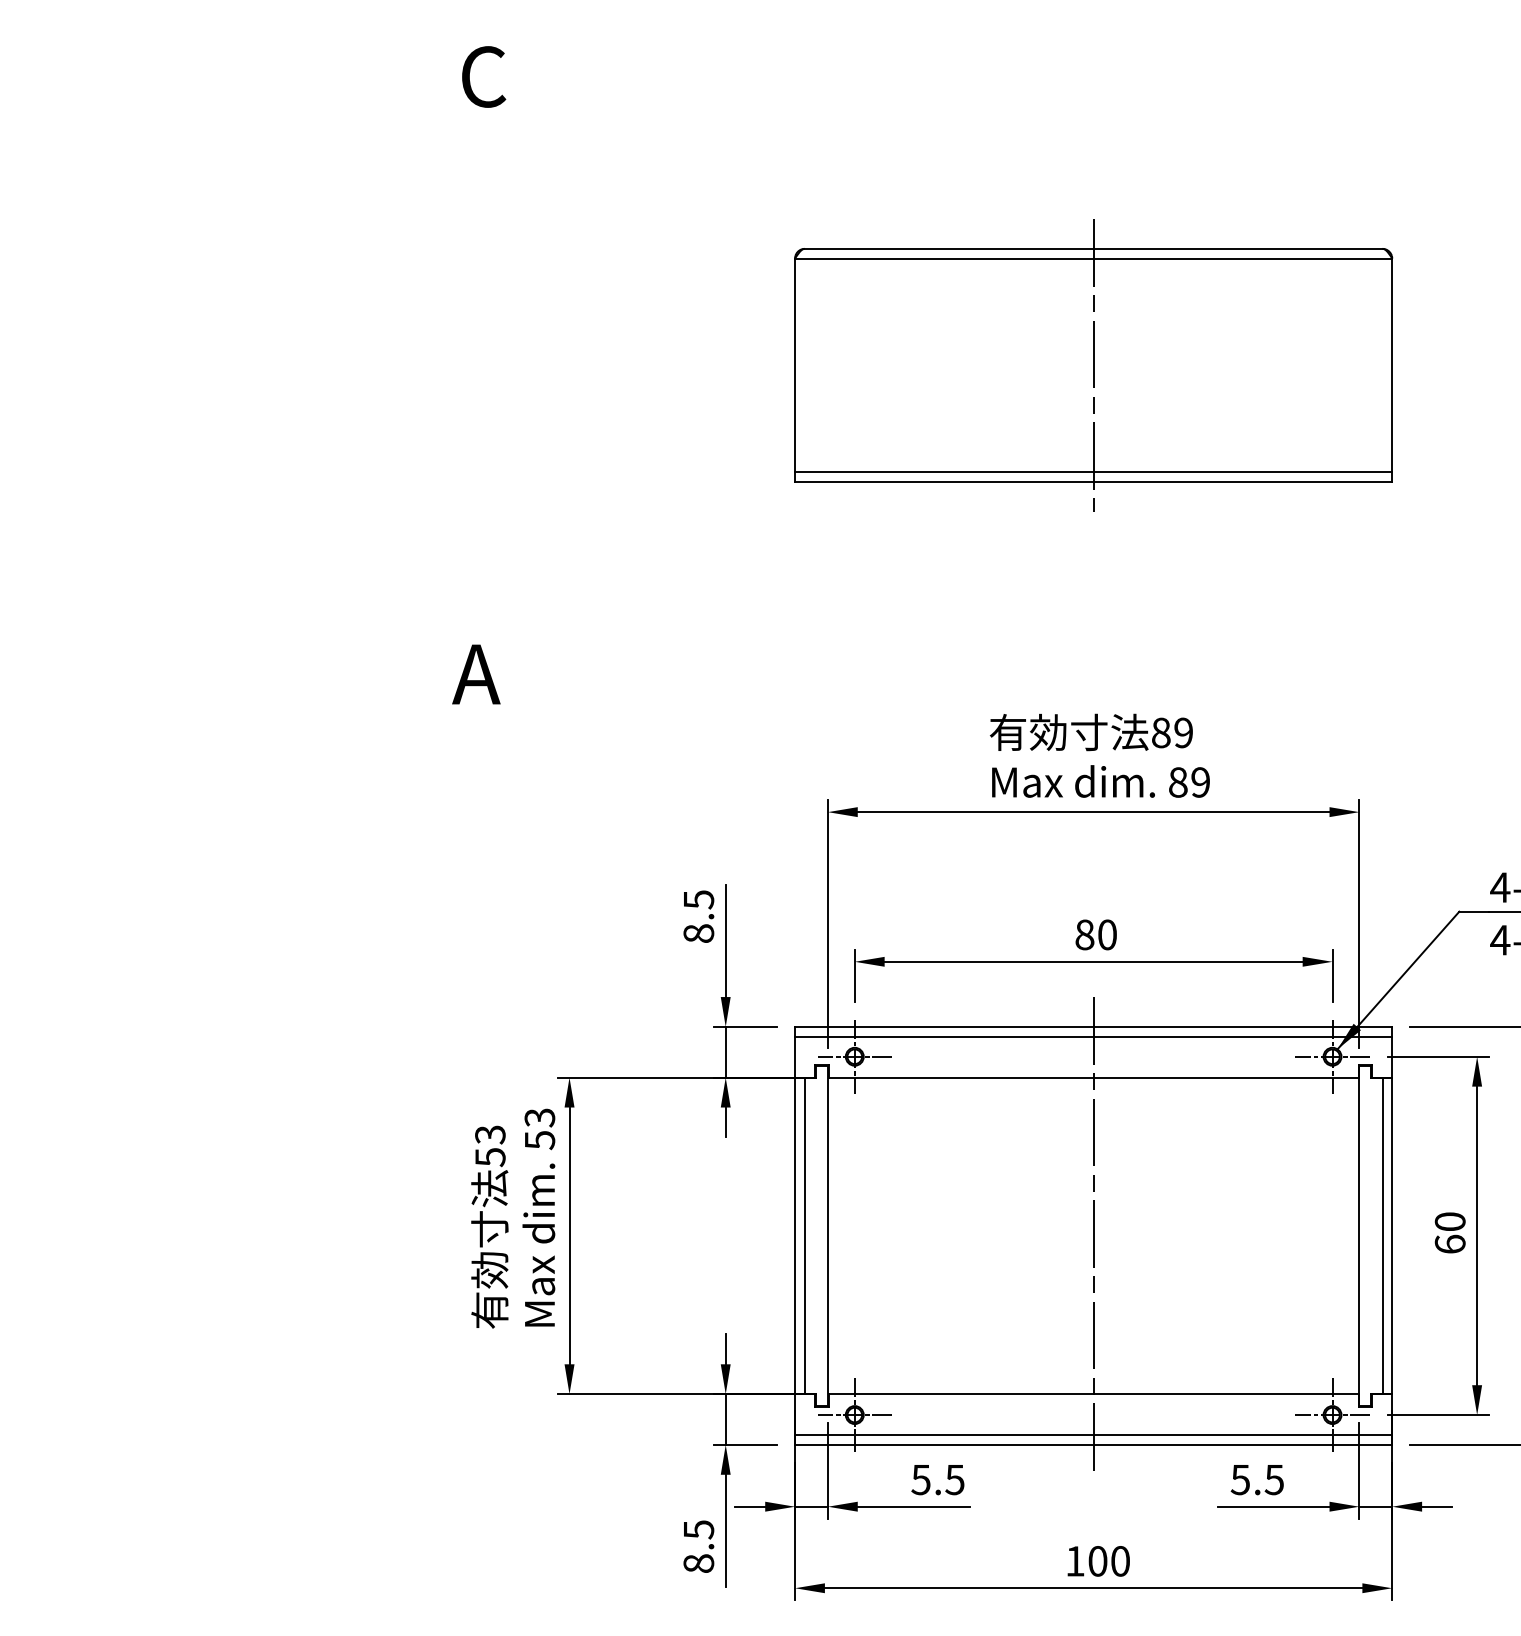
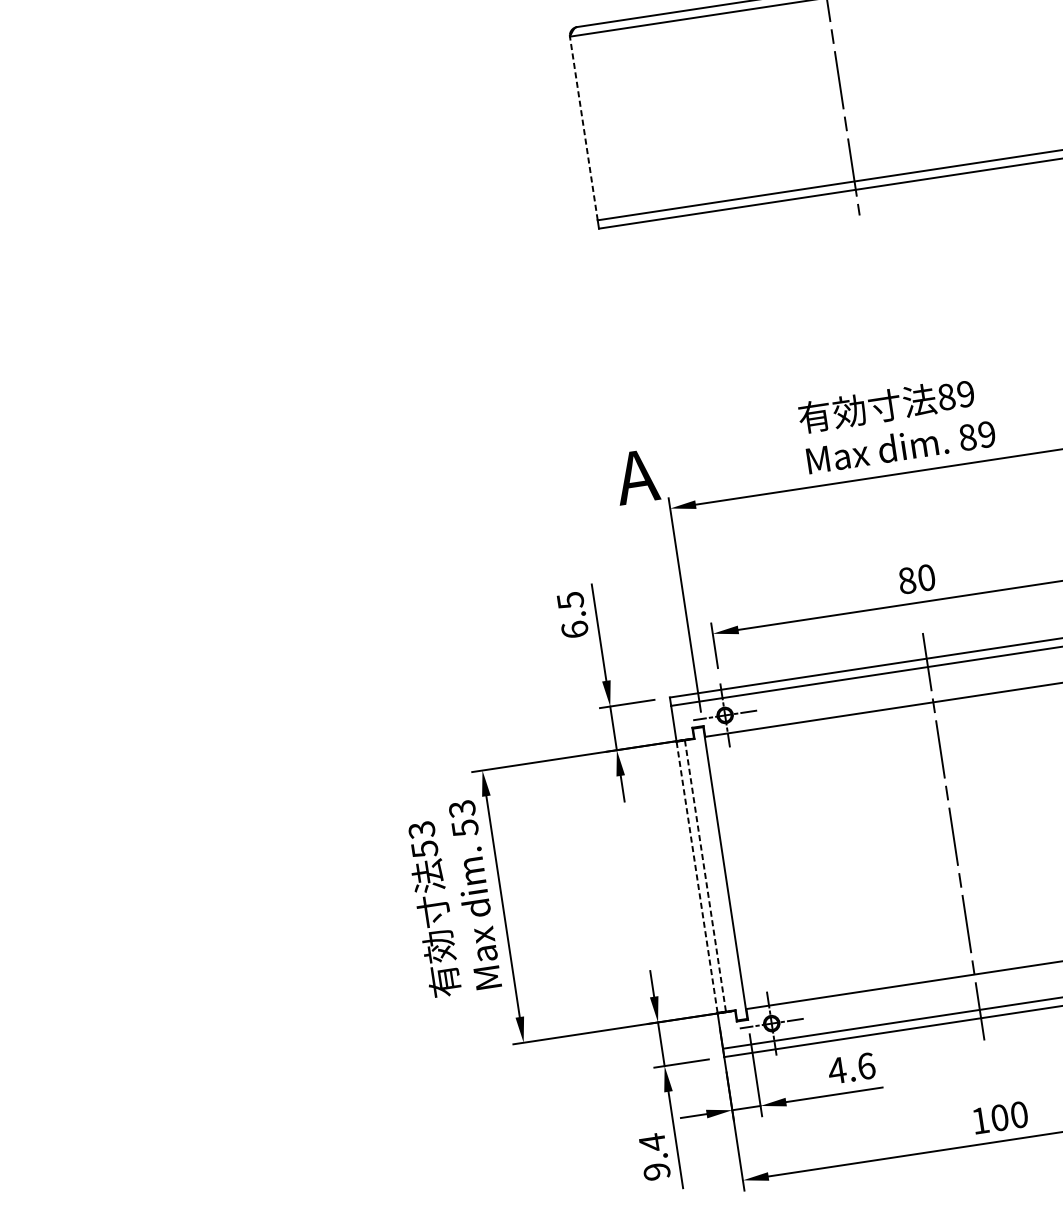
line: (795, 365) -> (584, 128), solid -> dashed
text: (476, 674) -> (636, 476), moved
text: (698, 933) -> (574, 629), 8.5 -> 6.5
line: (795, 1235) -> (697, 876), solid -> dashed
line: (804, 1235) -> (705, 875), solid -> dashed
text: (937, 1479) -> (851, 1068), 5.5 -> 4.6
text: (698, 1546) -> (654, 1157), 8.5 -> 9.4

